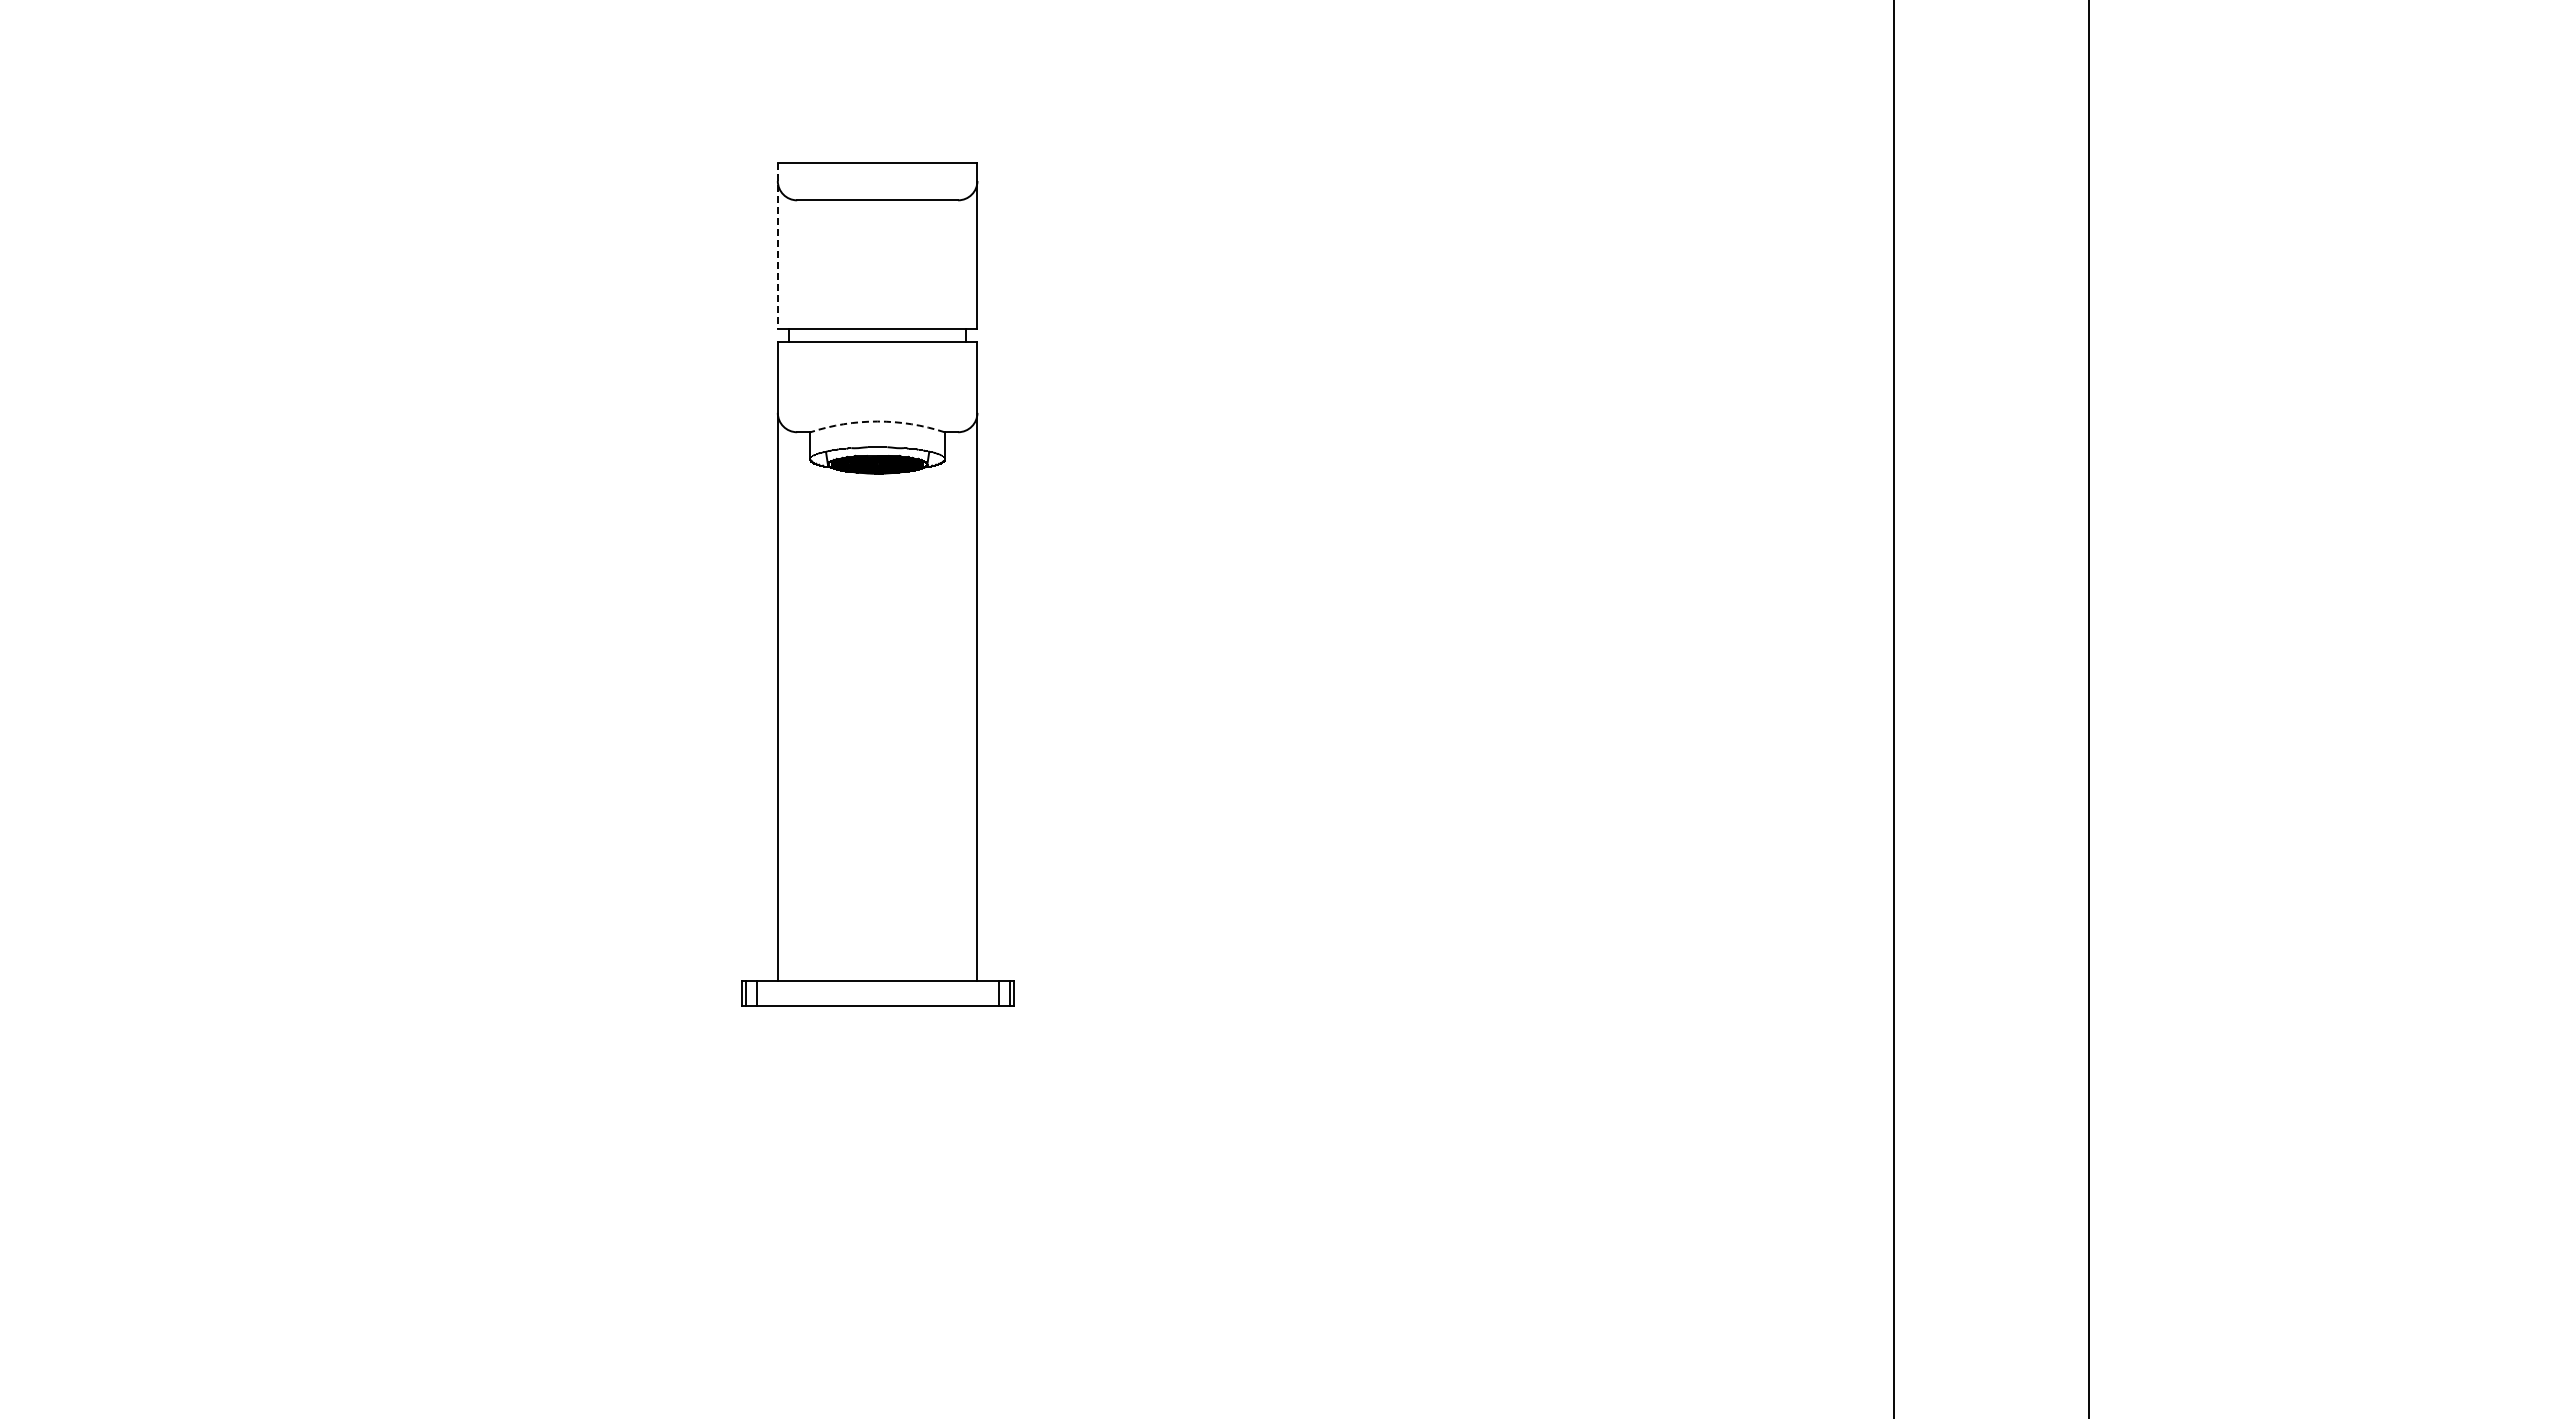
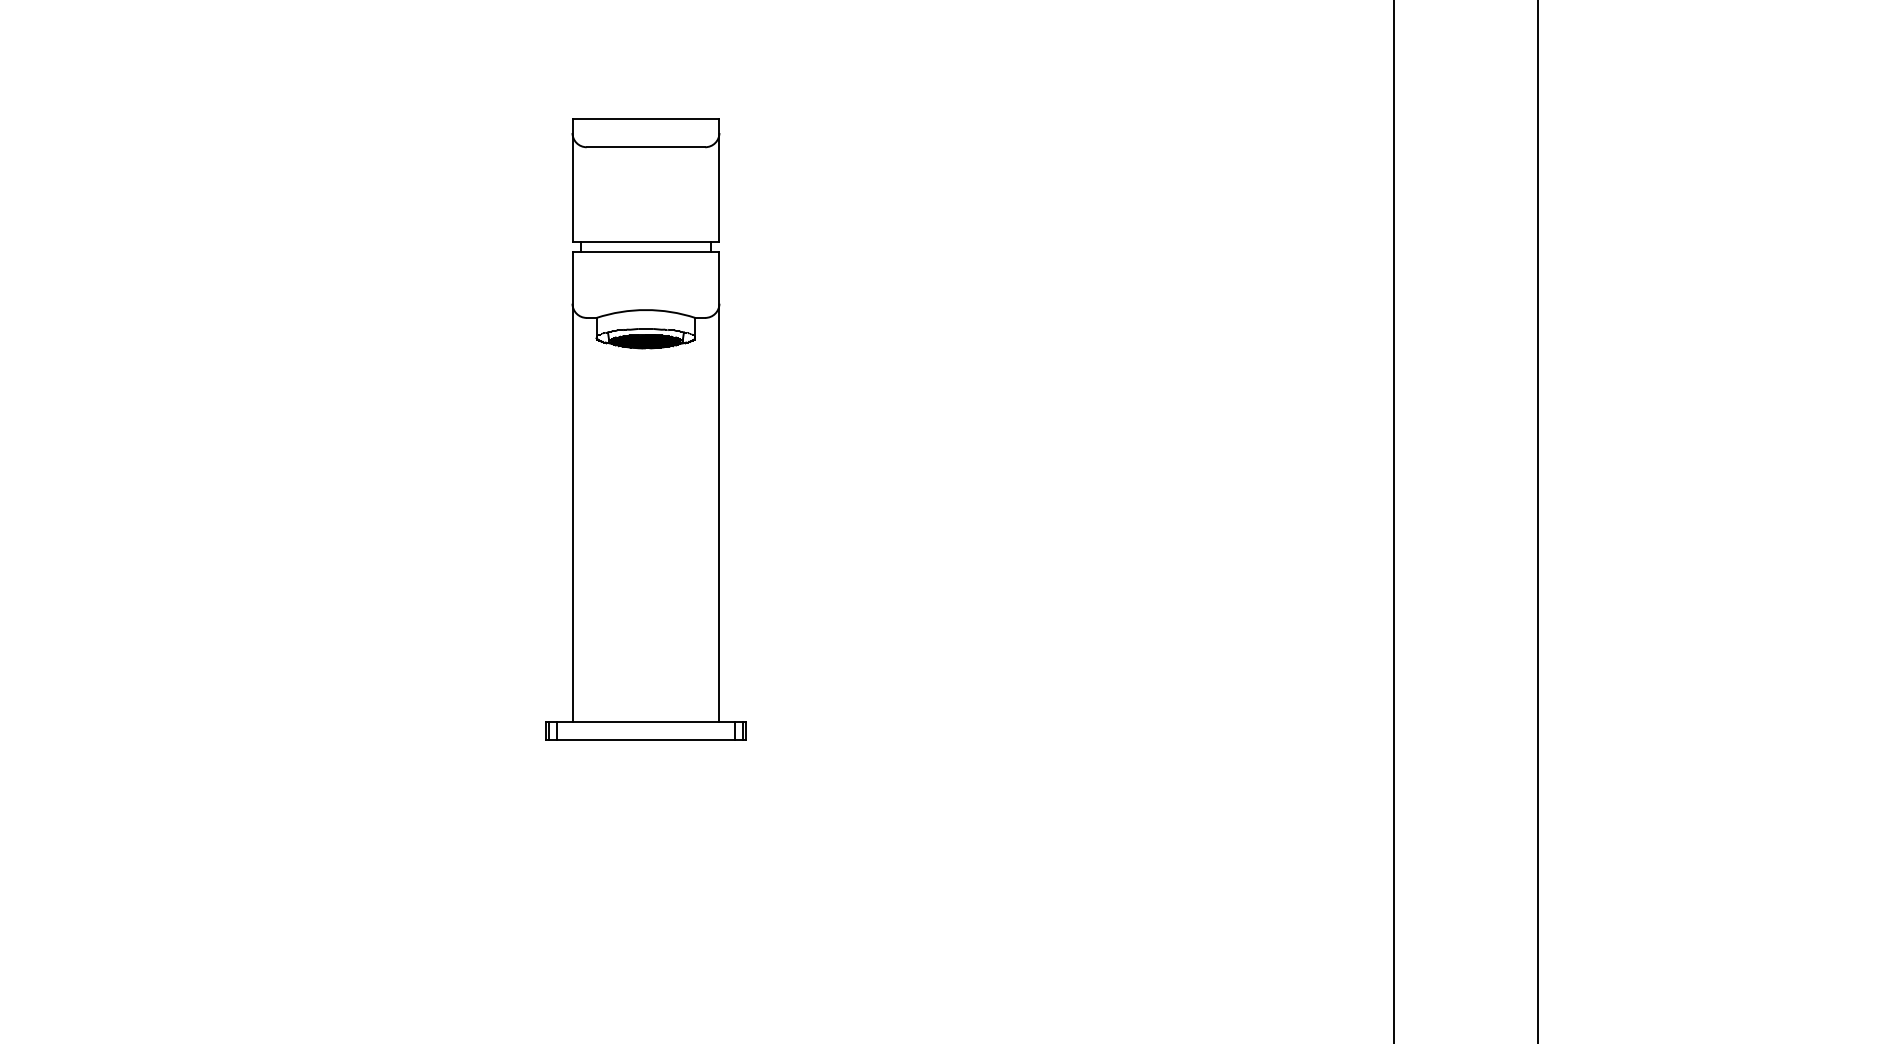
line: (777, 246) -> (572, 181), dashed -> solid
arc: (877, 421) -> (645, 310), dashed -> solid

